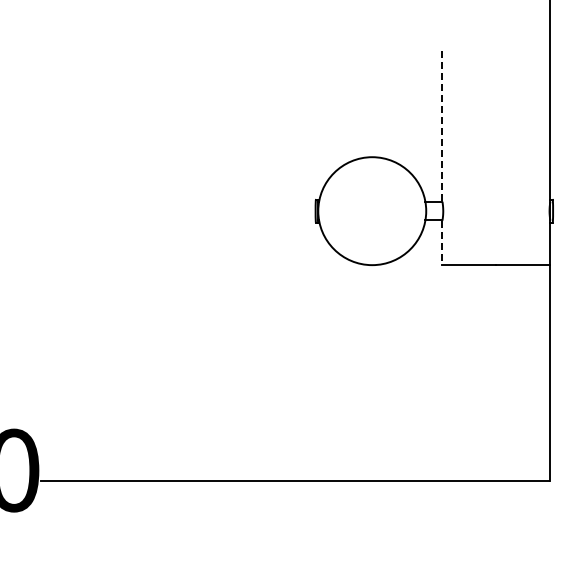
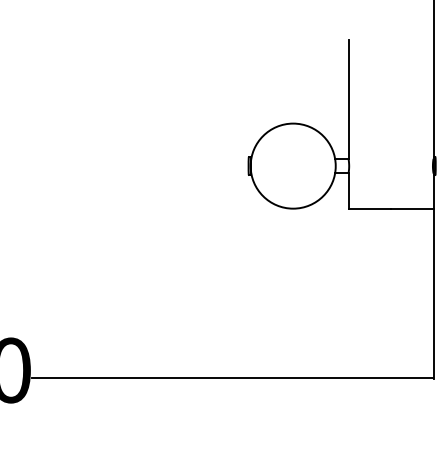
line: (442, 127) -> (348, 100), dashed -> solid
line: (442, 243) -> (348, 191), dashed -> solid

